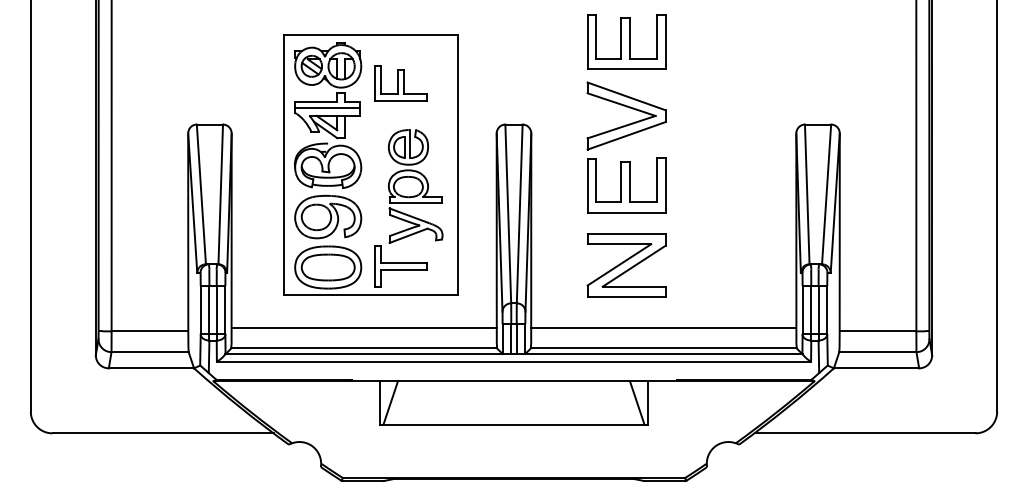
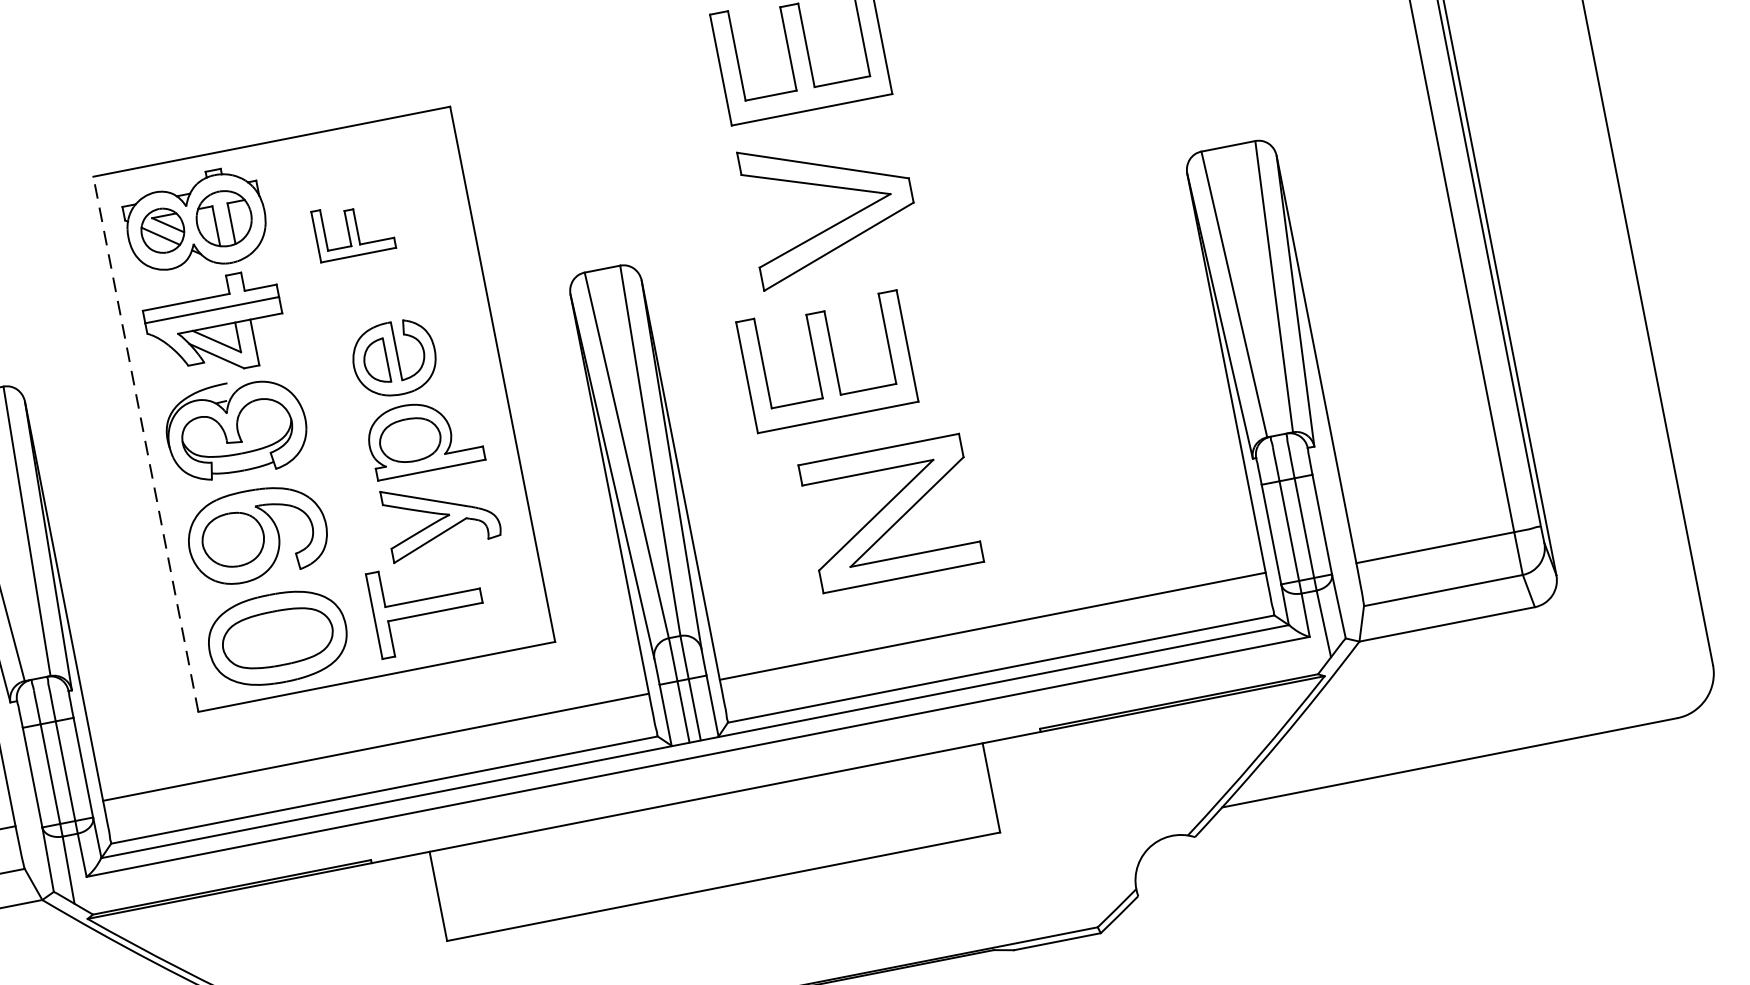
part: (400, 83) -> (352, 230), size x0.7
line: (284, 164) -> (146, 443), solid -> dashed
part: (626, 185) -> (826, 361), moved
line: (390, 402) -> (460, 891), removed
line: (637, 402) -> (968, 791), removed

